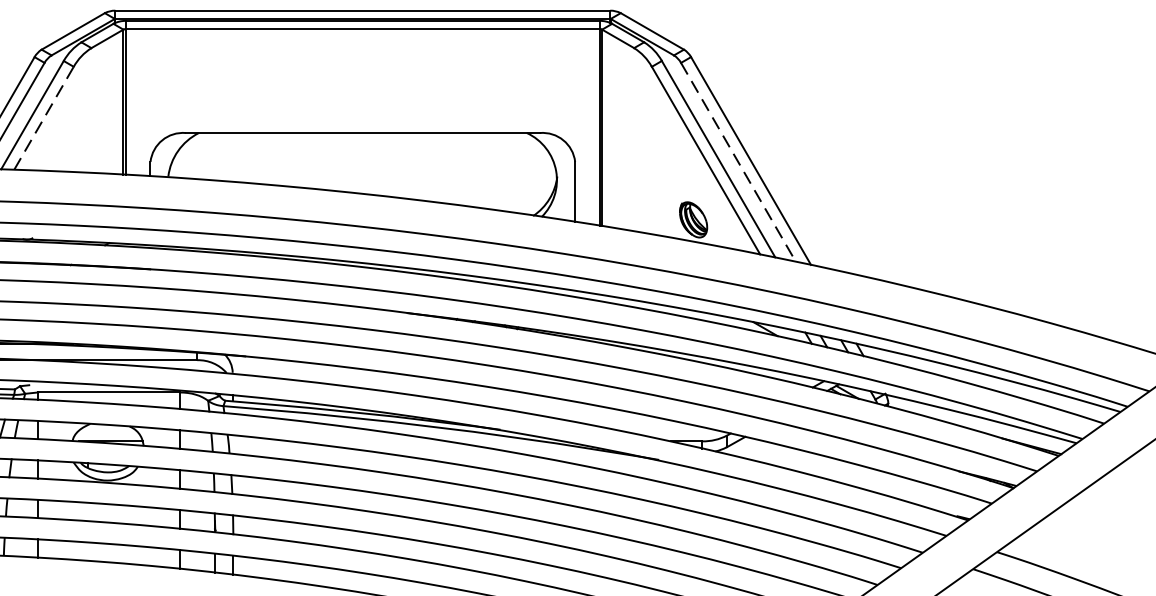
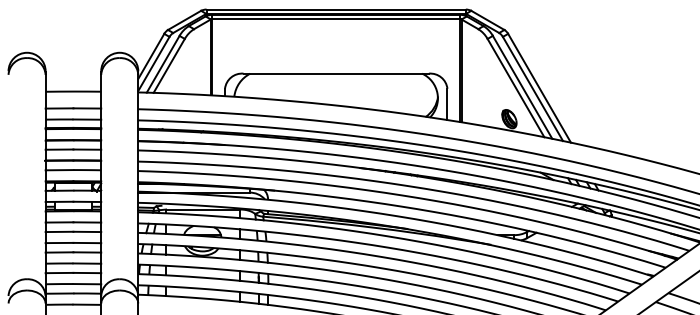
line: (44, 117) -> (169, 65), dashed -> solid
line: (739, 163) -> (533, 89), dashed -> solid

